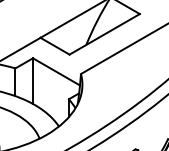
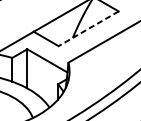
line: (104, 34) -> (88, 28), solid -> dashed

